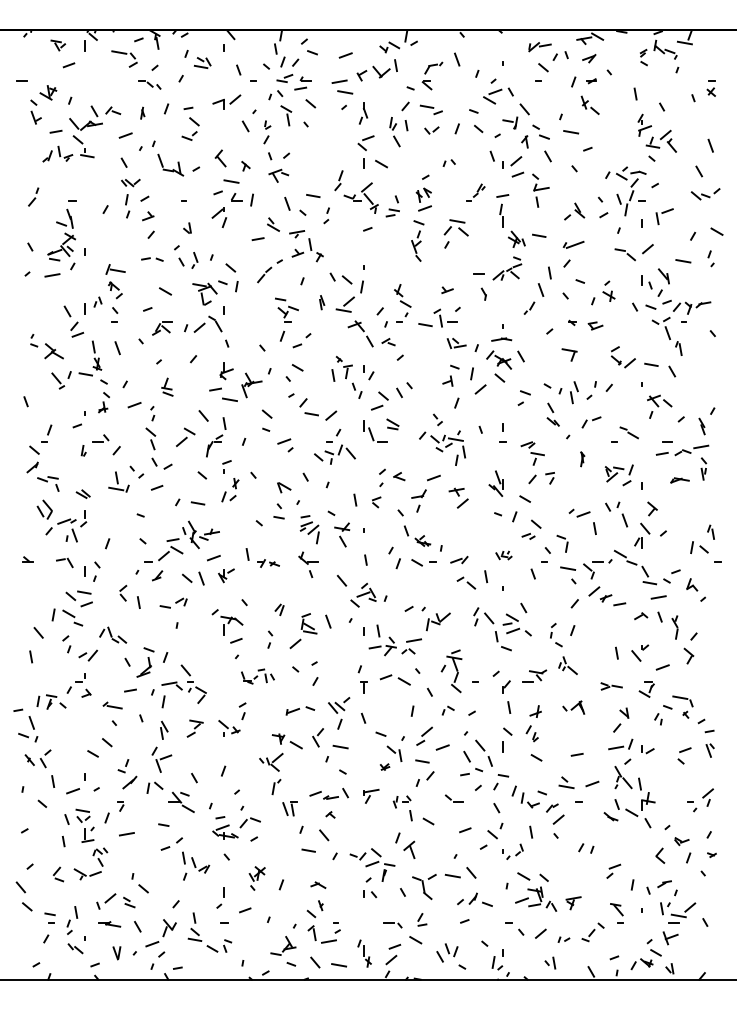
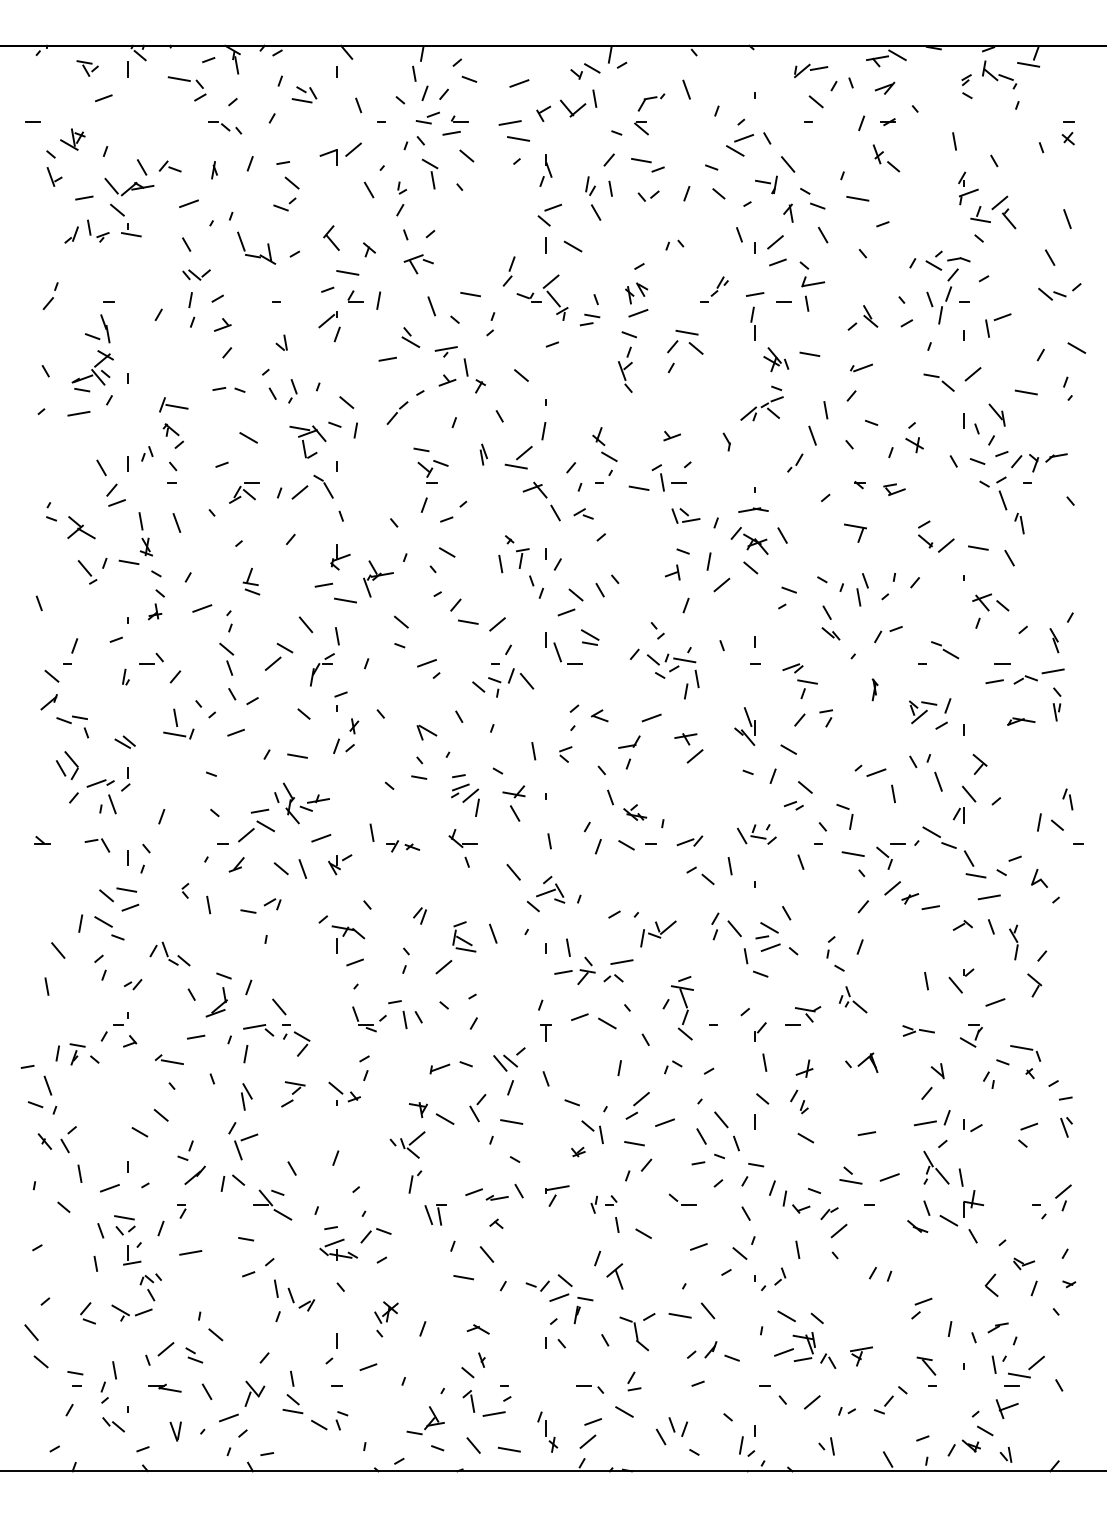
part: (573, 244) -> (861, 367), size x0.71
line: (478, 273) -> (783, 301), moved
line: (346, 279) -> (520, 374), moved
part: (503, 555) -> (756, 834), size x1.67
part: (123, 592) -> (185, 889), size x0.62
part: (88, 655) -> (133, 984), size x0.62
part: (257, 676) -> (386, 1016), size x1.43

